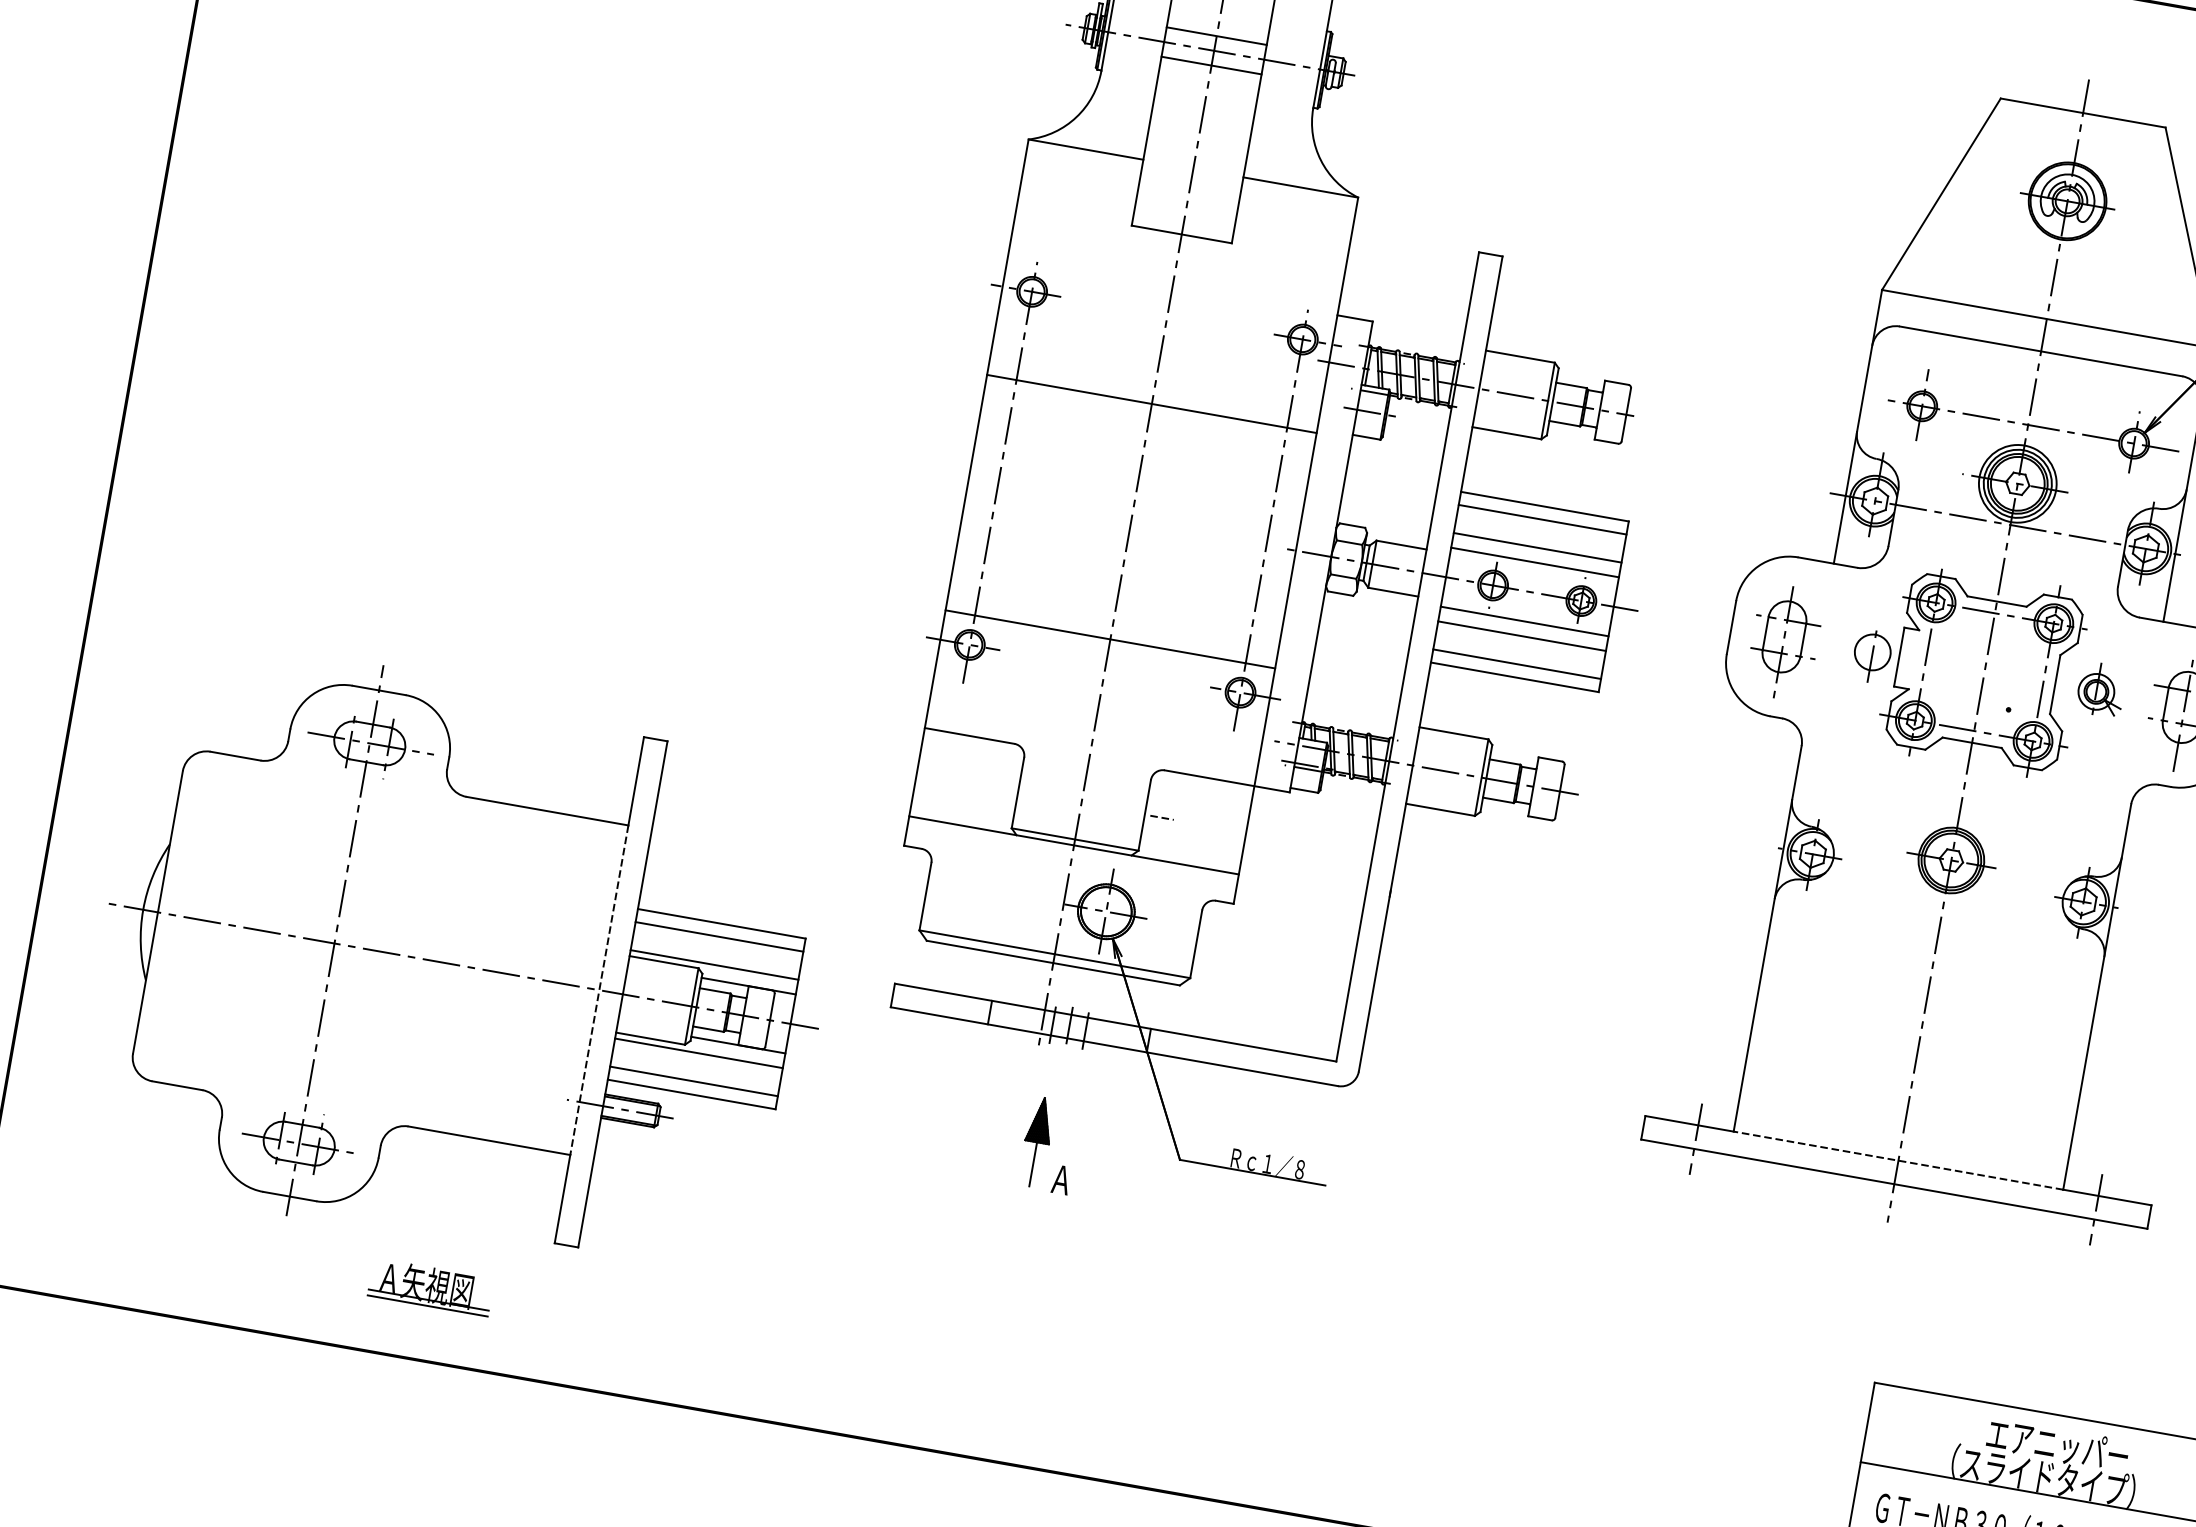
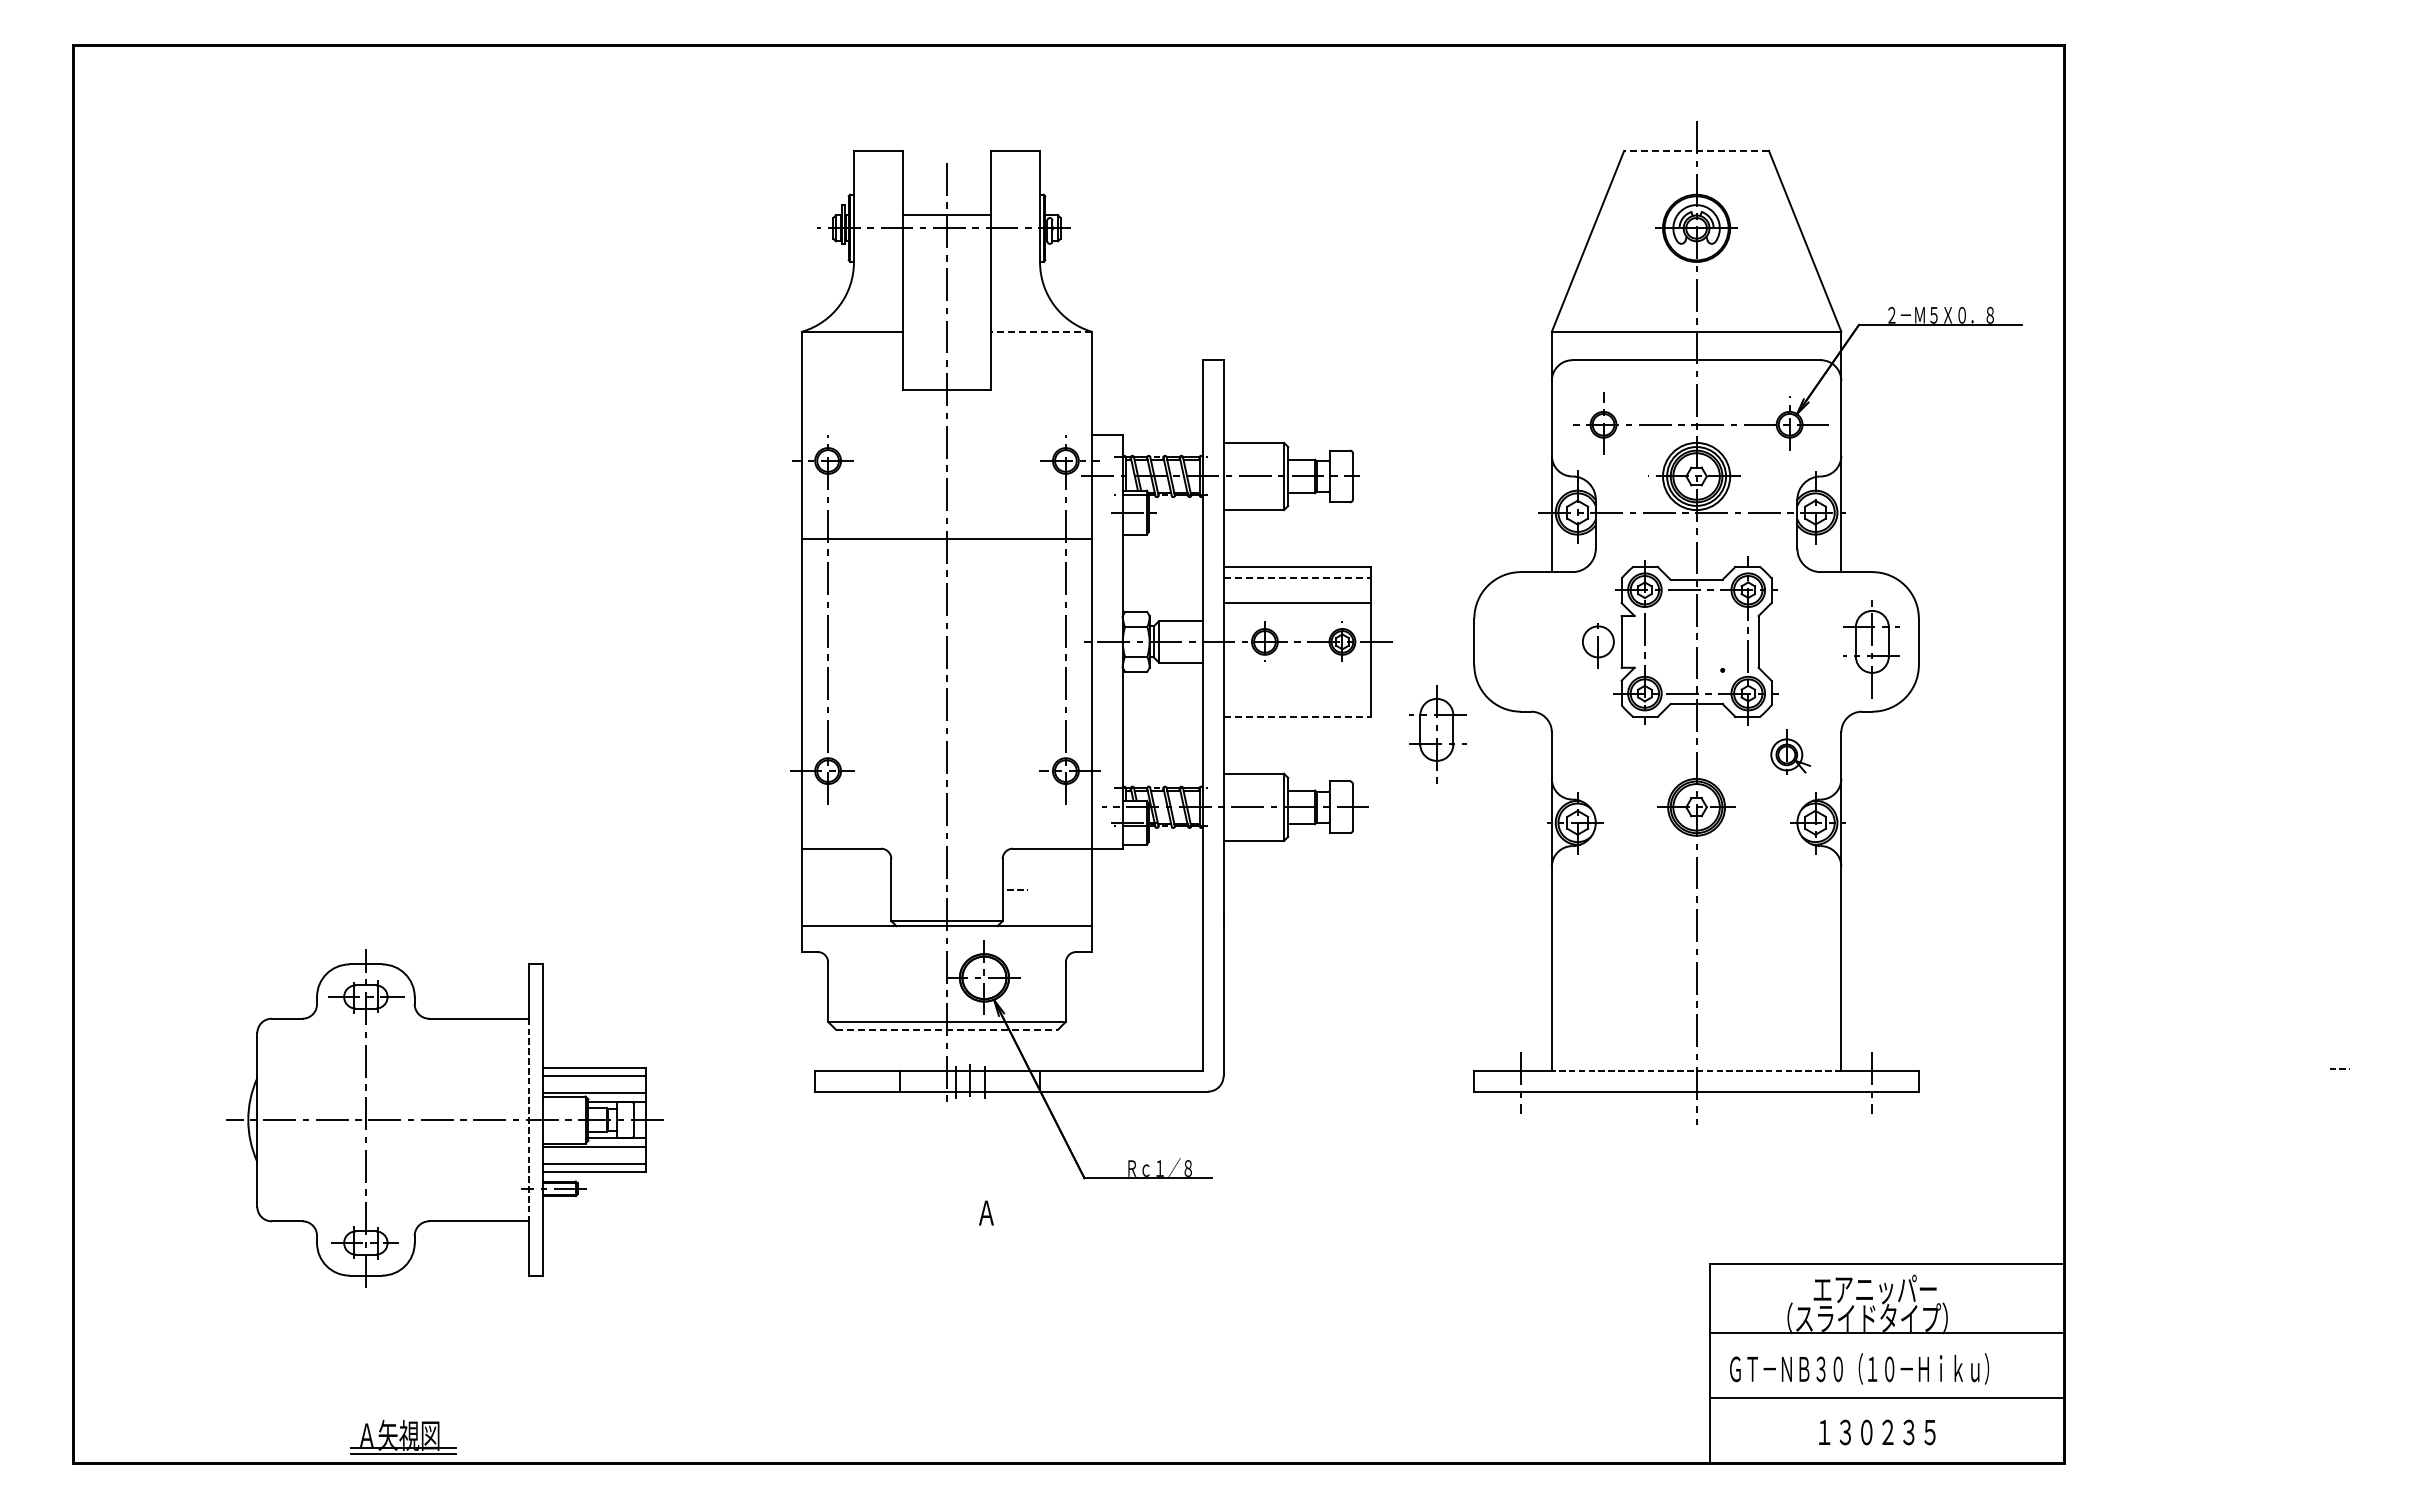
line: (1210, 65) -> (946, 241), removed
line: (2083, 112) -> (1696, 150), solid -> dashed
line: (1299, 187) -> (1040, 331), solid -> dashed
line: (1542, 519) -> (1297, 578), solid -> dashed
line: (1534, 562) -> (1296, 616), removed
line: (1523, 620) -> (1296, 667), removed
line: (1521, 635) -> (1296, 680), removed
line: (1109, 639) -> (946, 745), removed
part: (1784, 642) -> (1437, 734), moved
line: (1516, 664) -> (1296, 705), removed
line: (1515, 676) -> (1297, 716), solid -> dashed
part: (2101, 688) -> (1790, 751), moved
part: (464, 962) -> (445, 1117), size x0.7
line: (1053, 963) -> (947, 1029), solid -> dashed
part: (1036, 1140) -> (959, 1183), removed
part: (430, 1287) -> (403, 1437), moved

